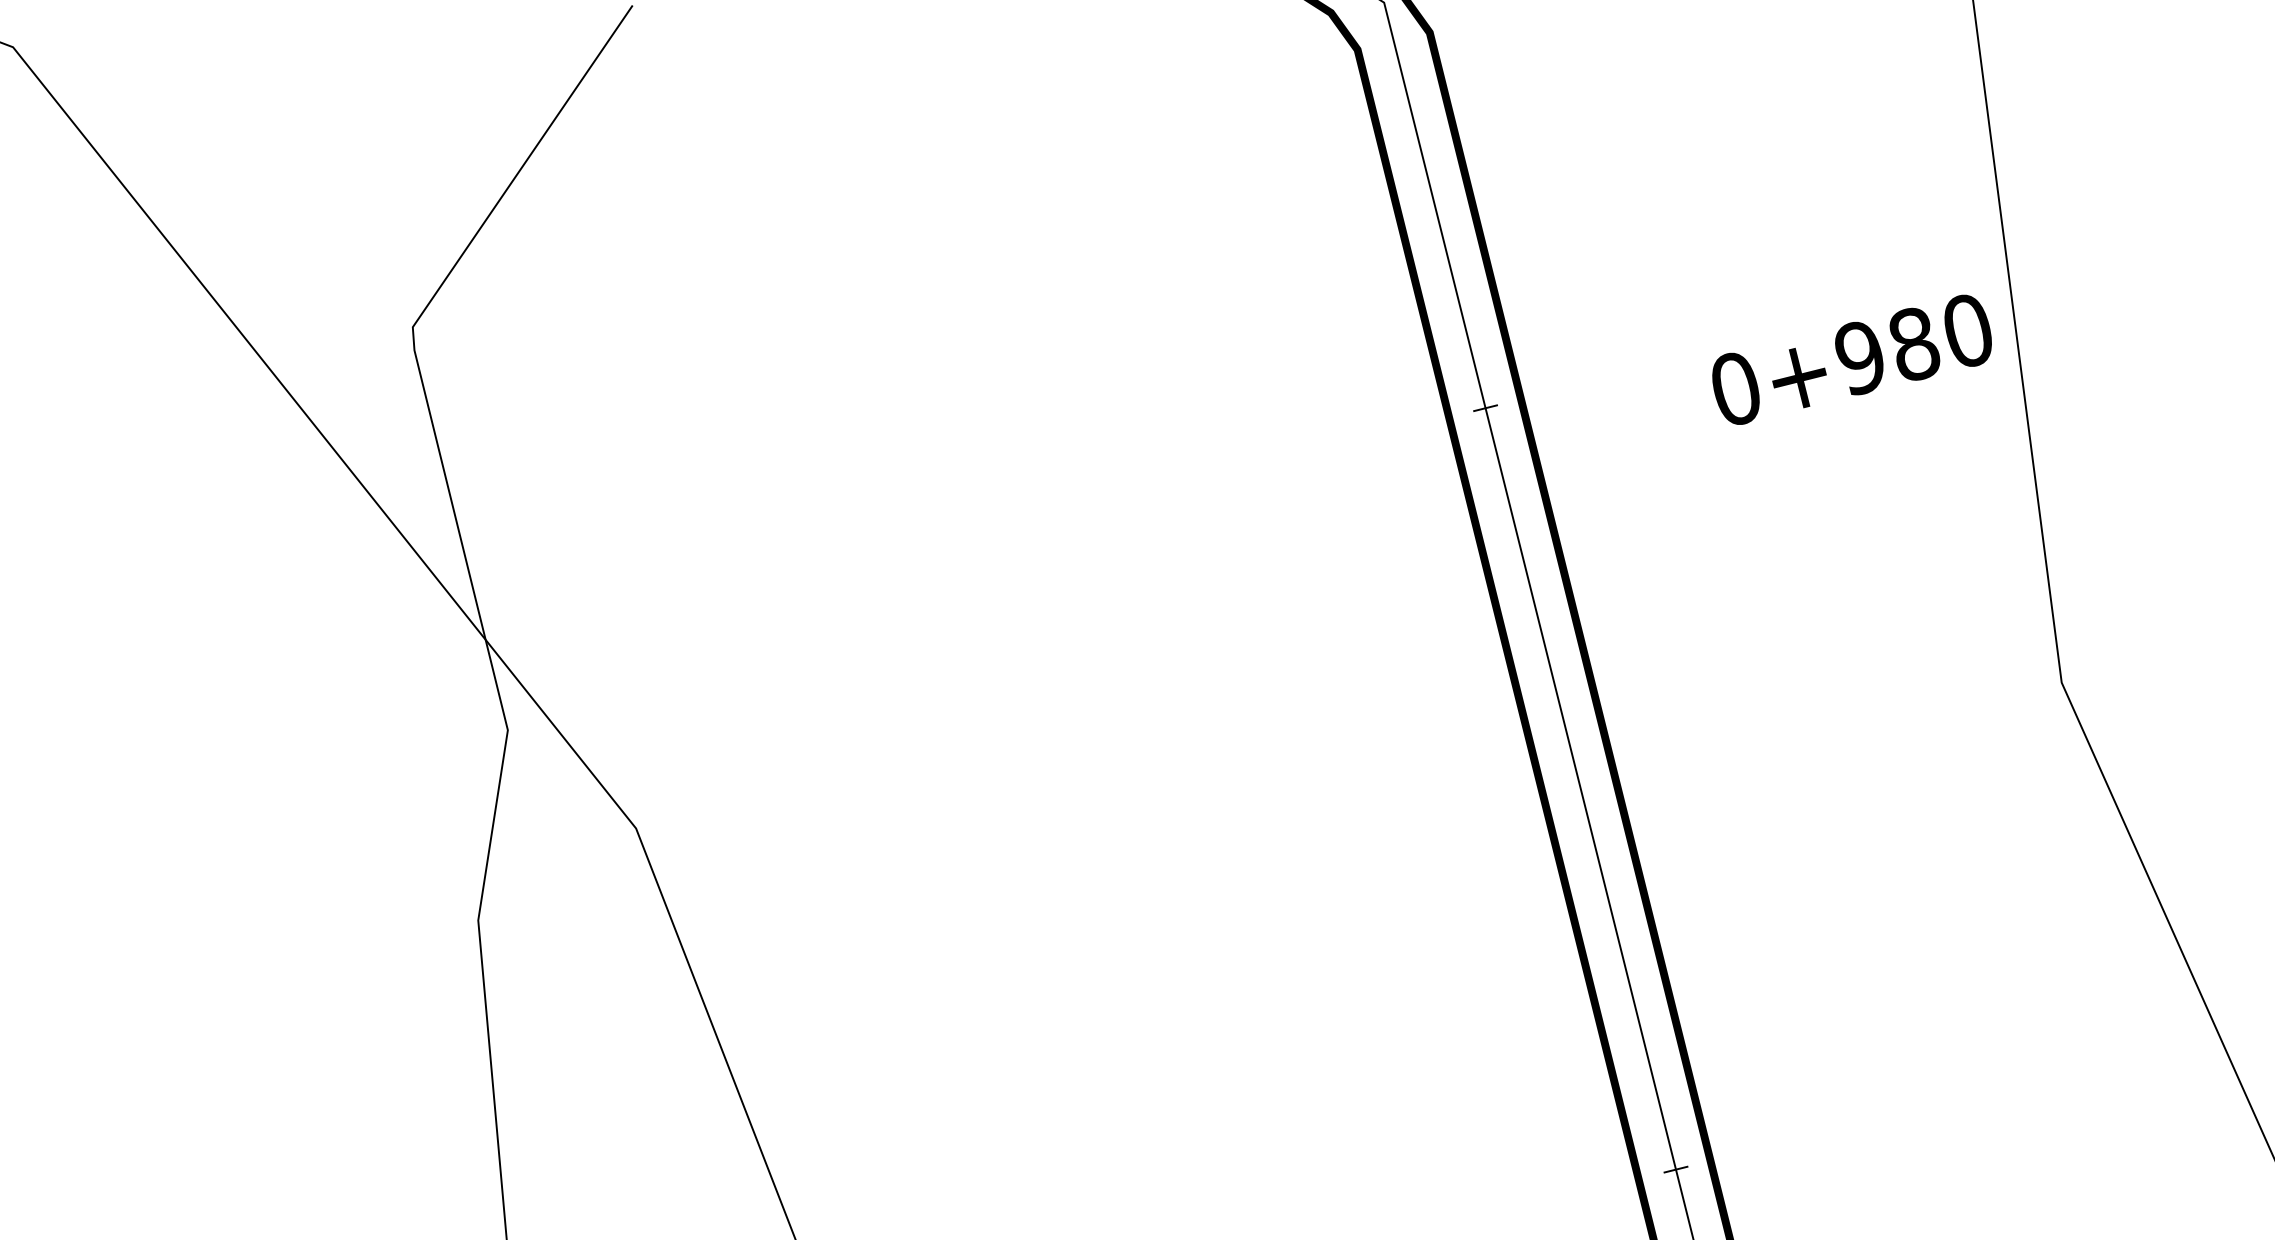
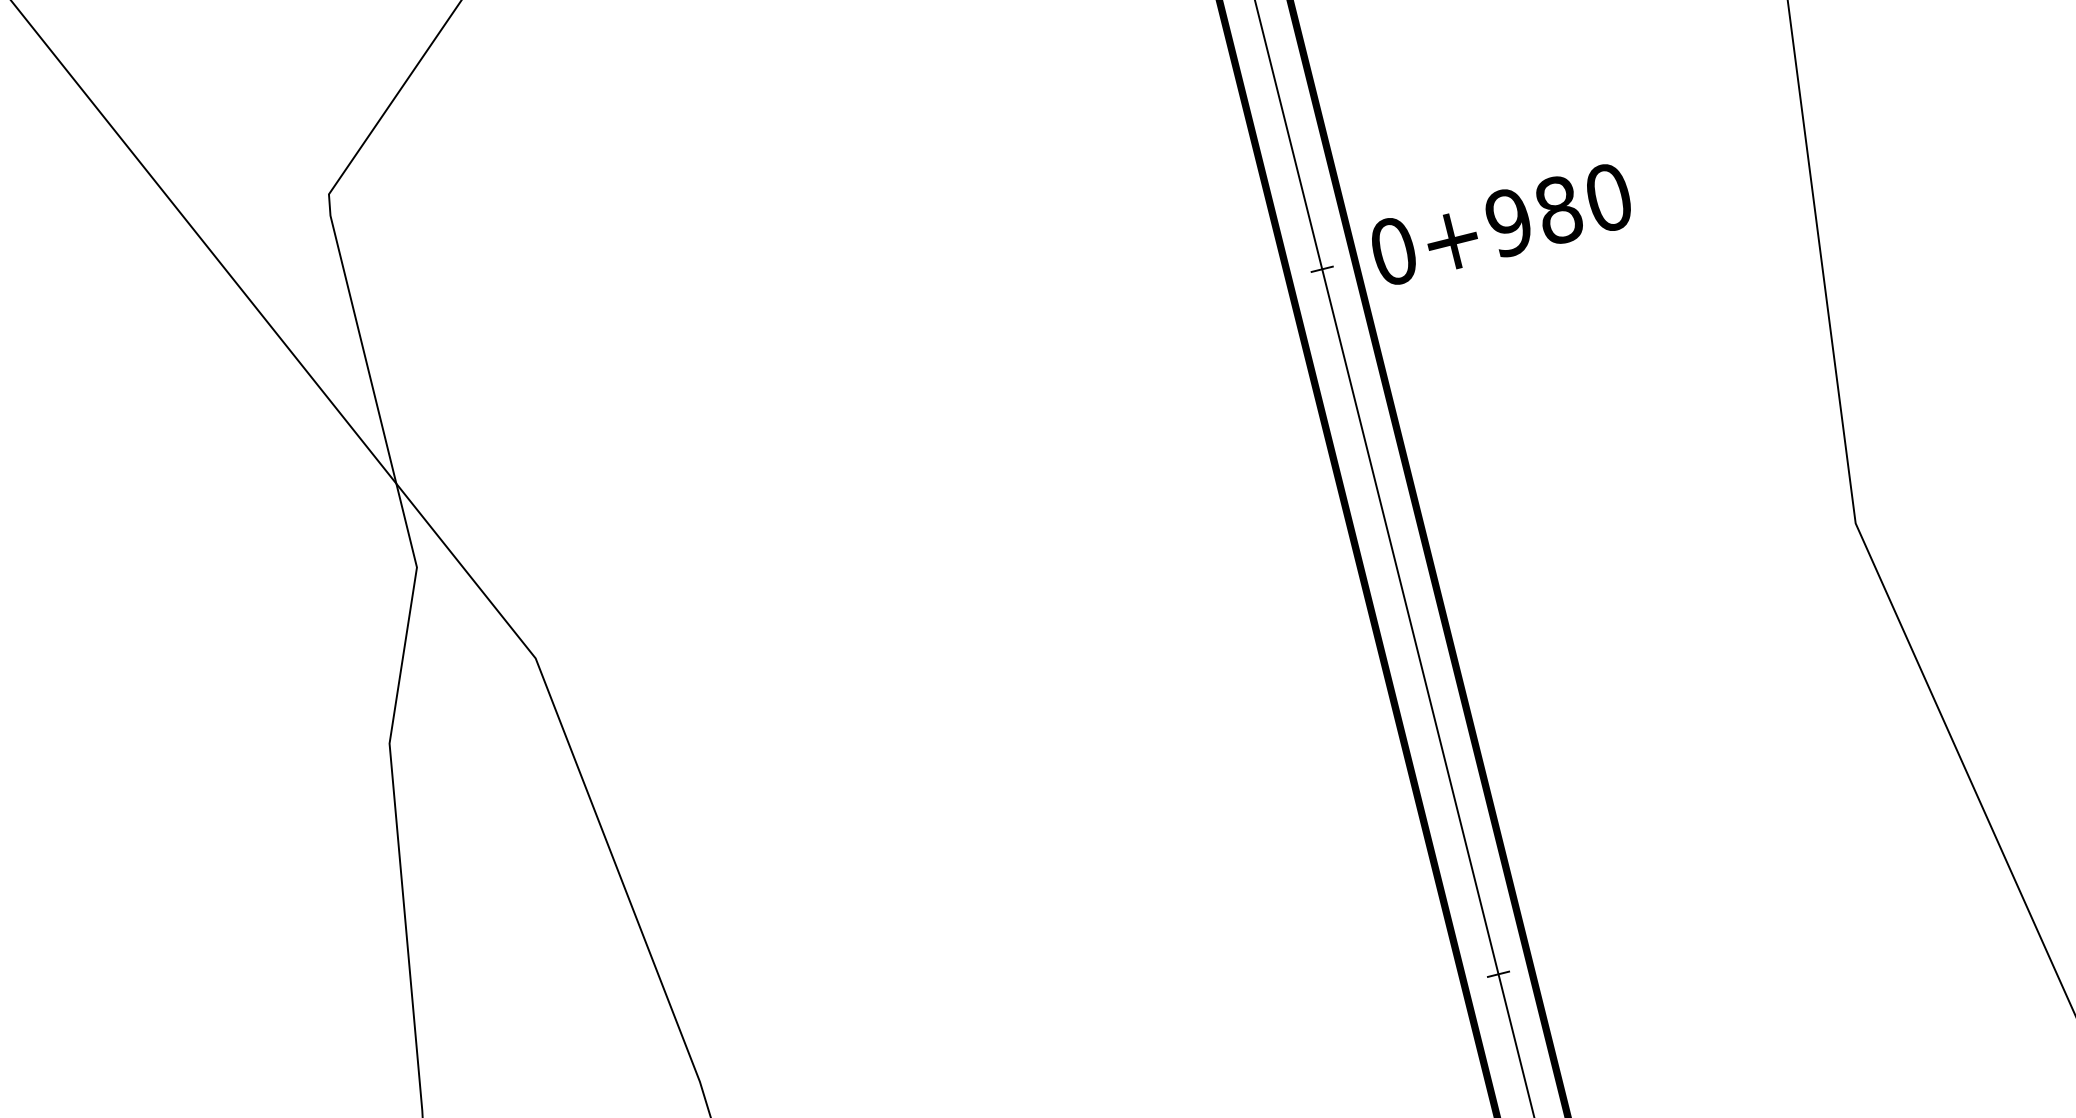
text: (1851, 359) -> (1500, 224), moved

